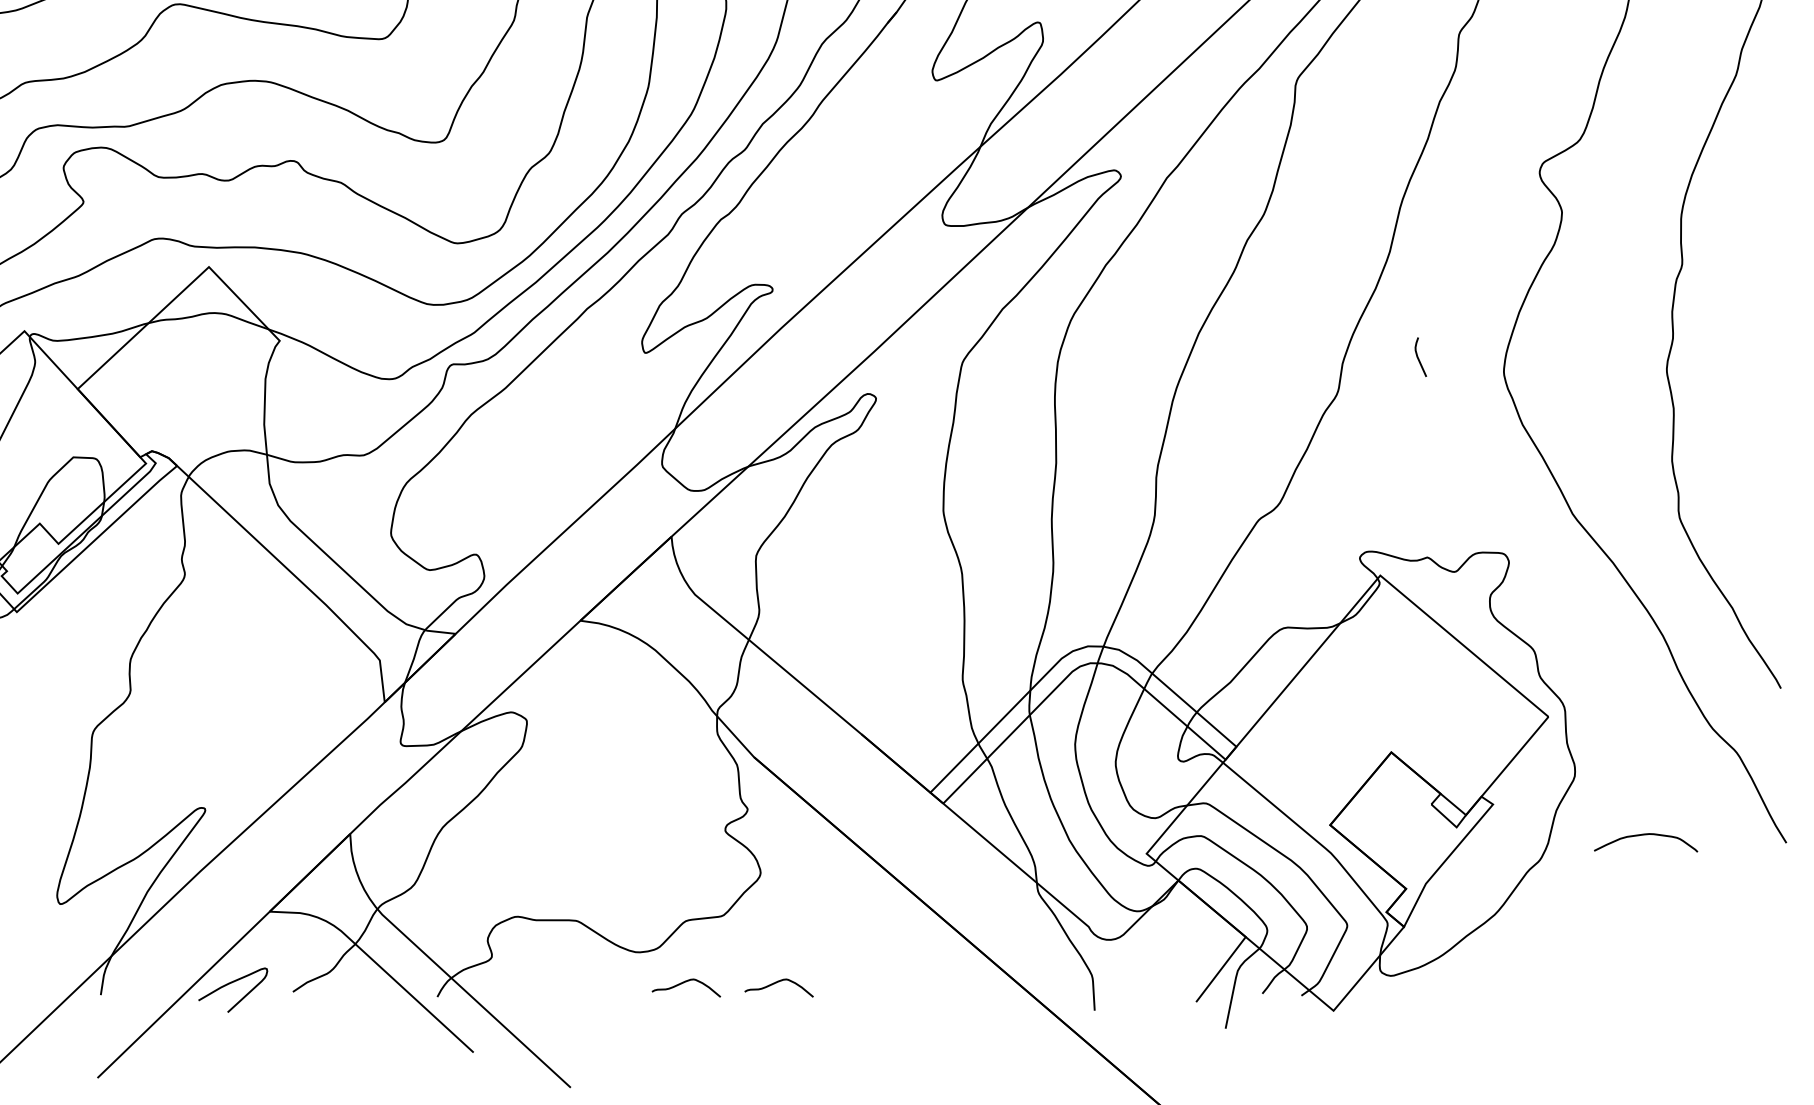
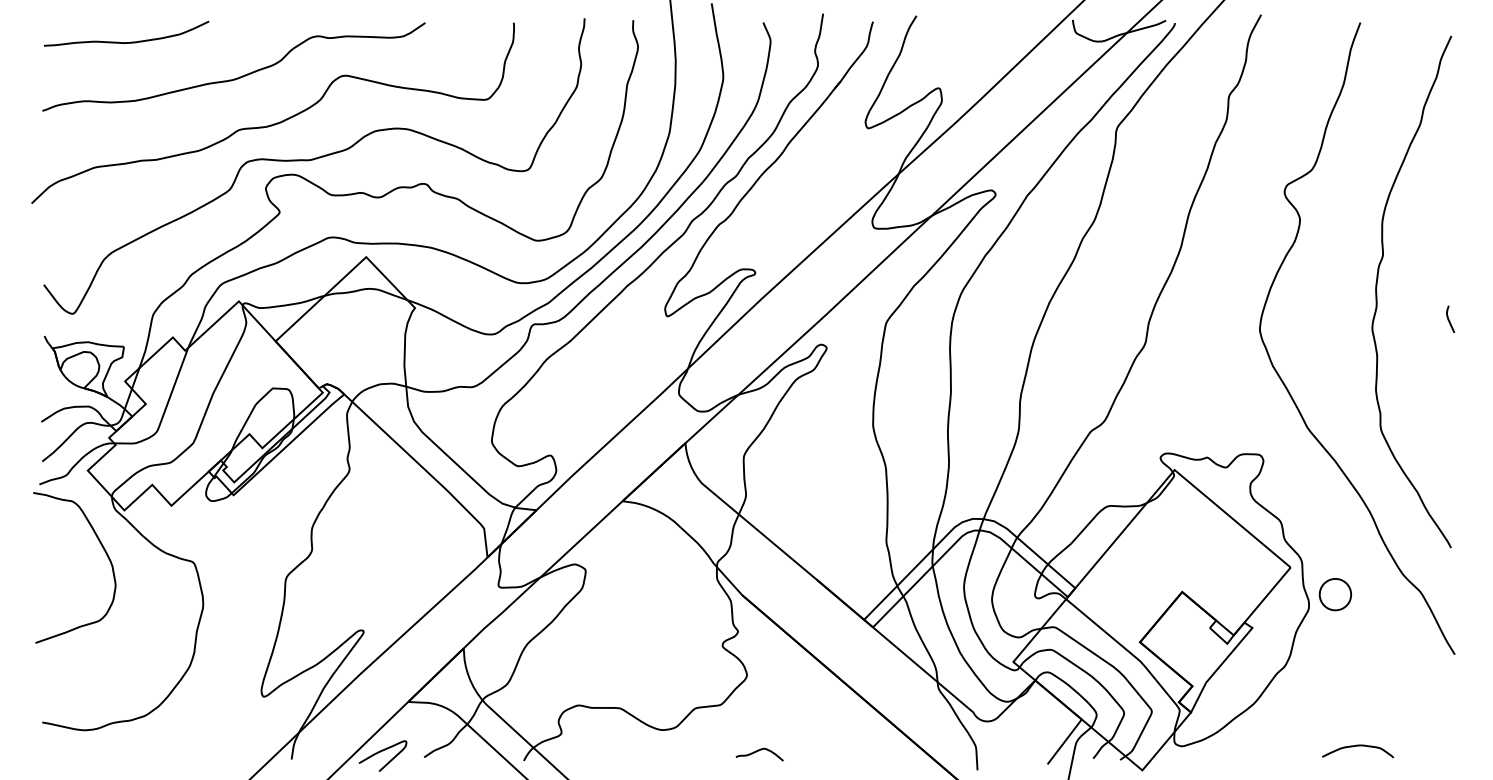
curve: (1419, 357) -> (1449, 319), moved
part: (1613, 755) -> (1335, 594), added
curve: (1646, 835) -> (1358, 746), moved
curve: (686, 983) -> (695, 751), removed

